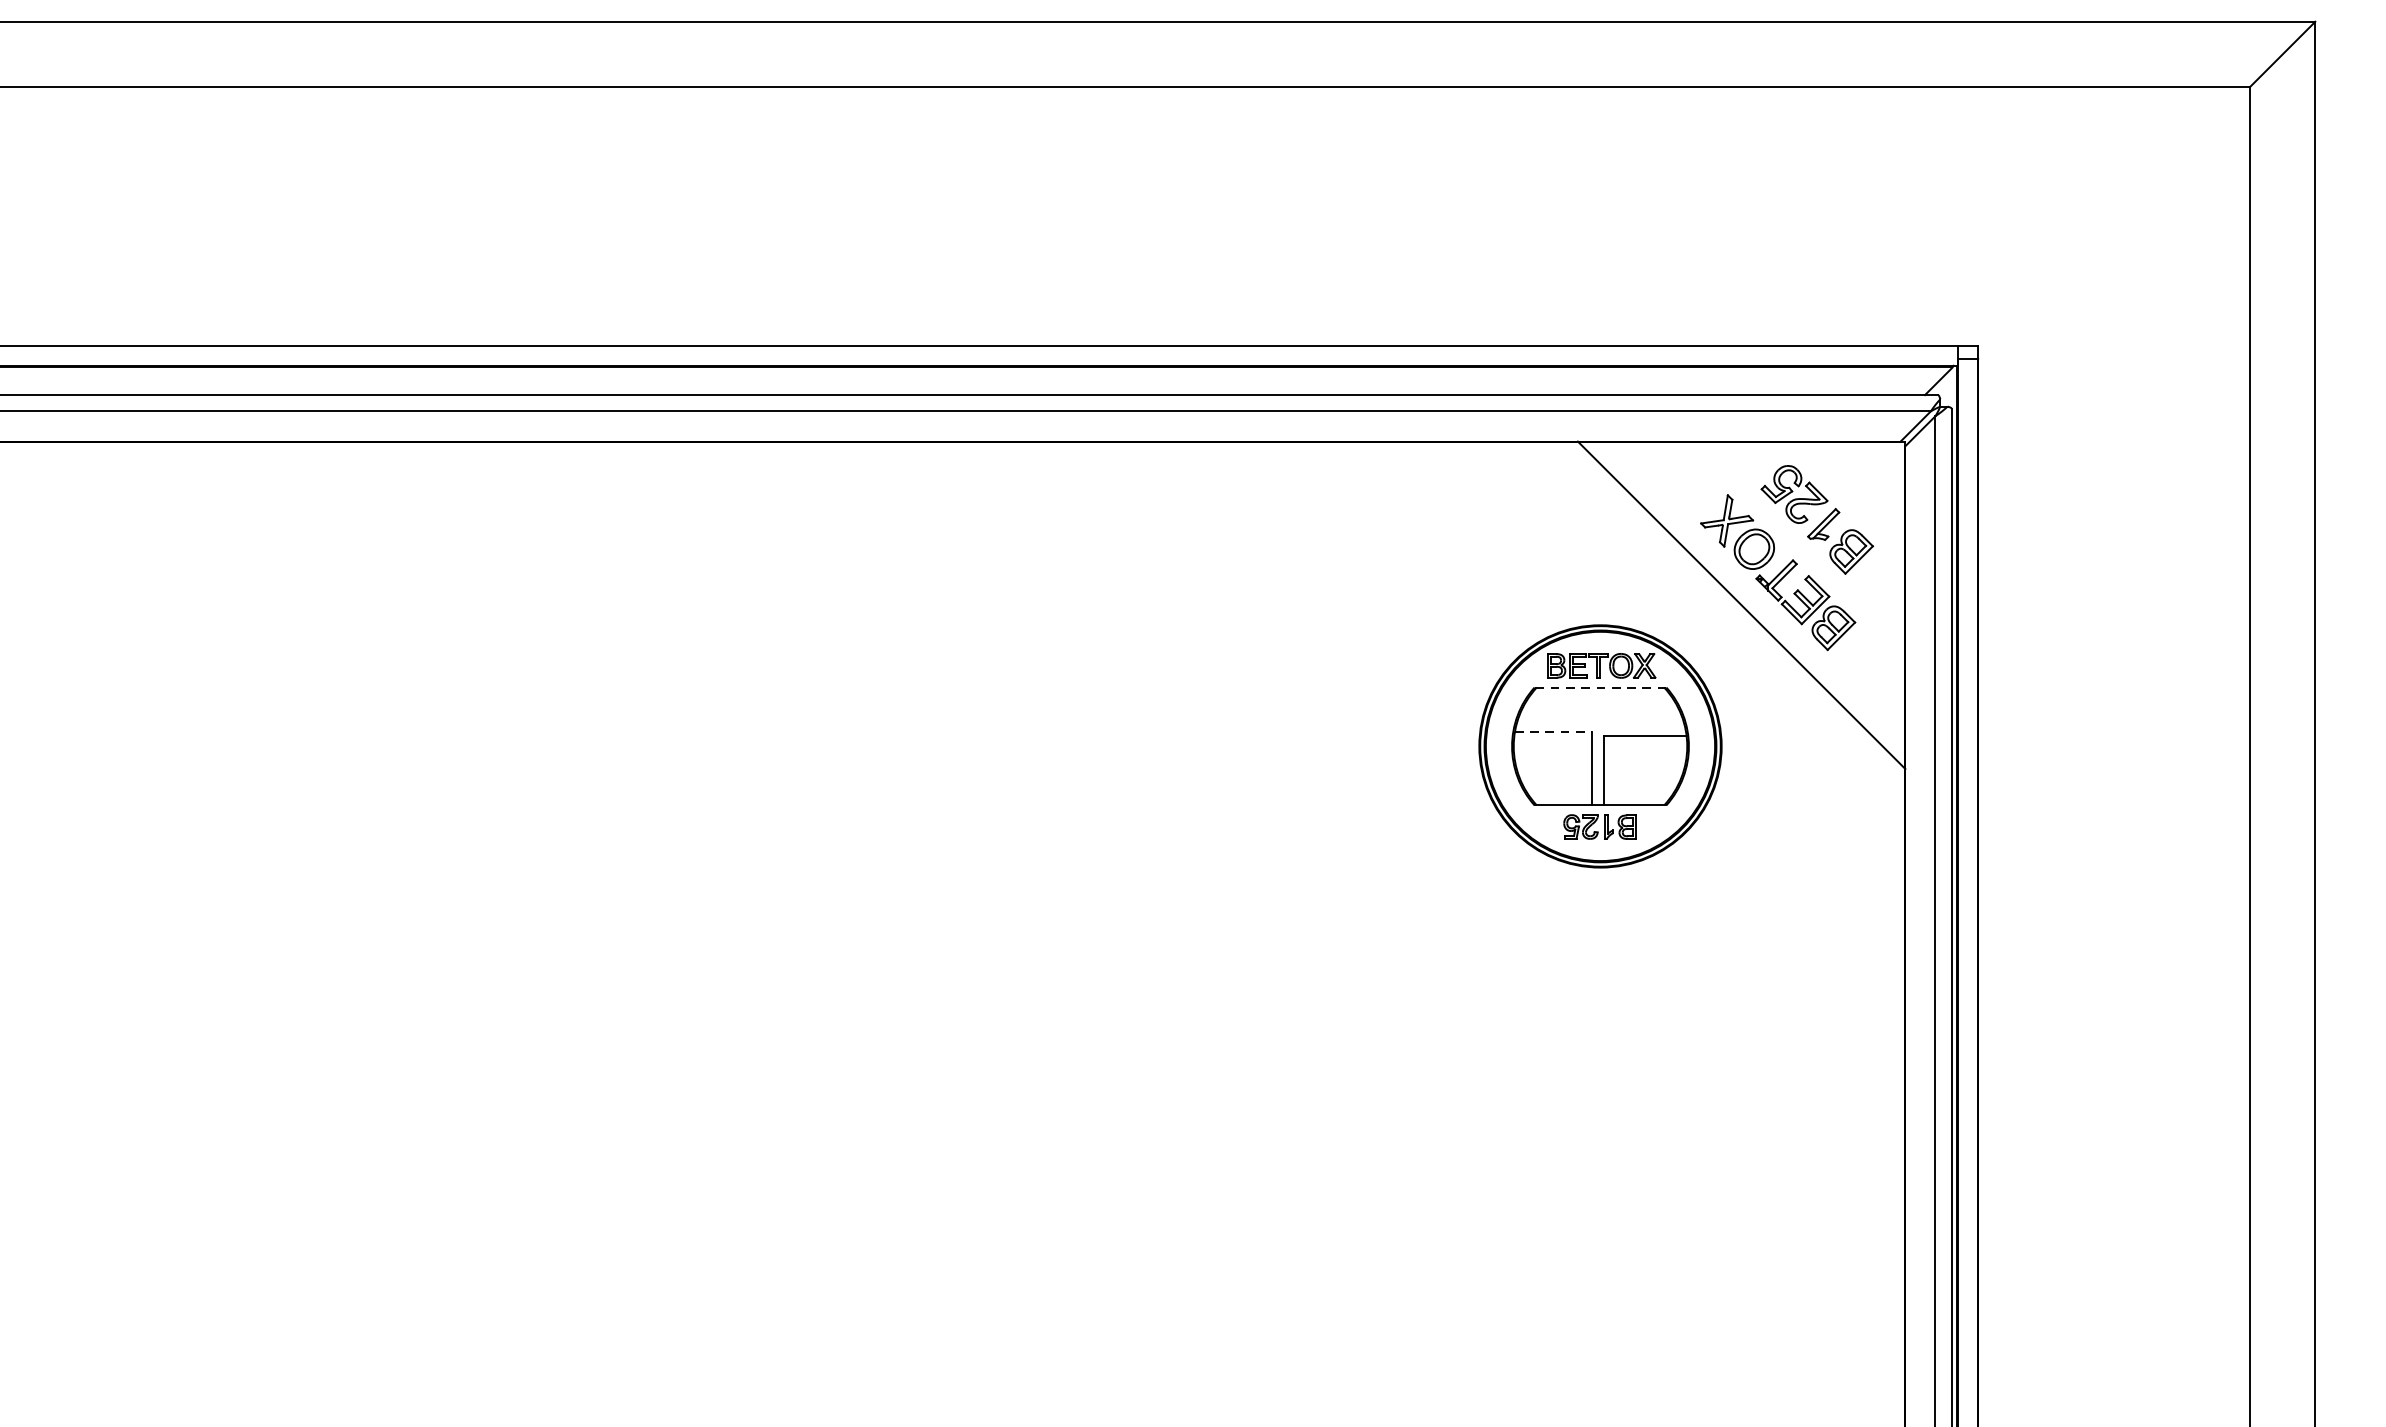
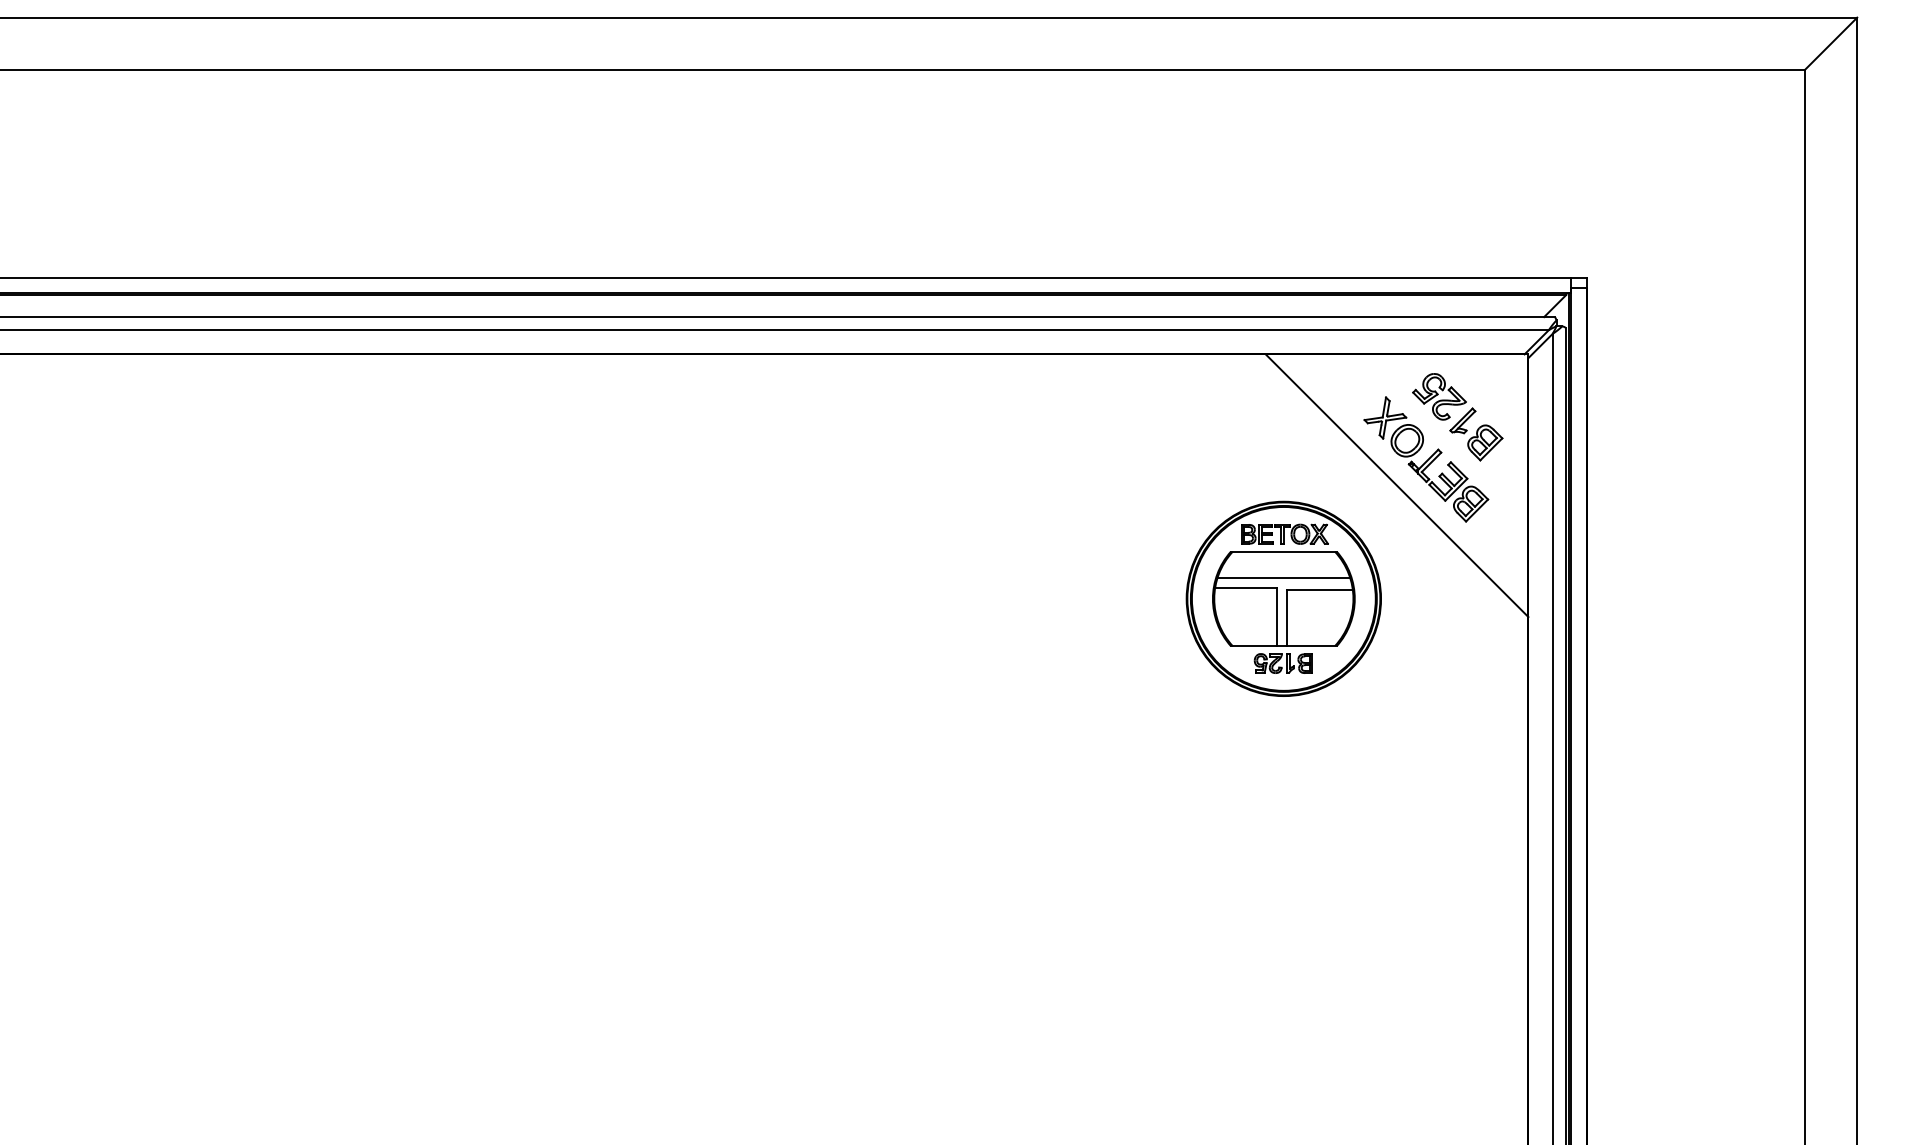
line: (1600, 687) -> (1283, 551), dashed -> solid
line: (1600, 719) -> (1283, 577), added
line: (1552, 732) -> (1245, 587), dashed -> solid

